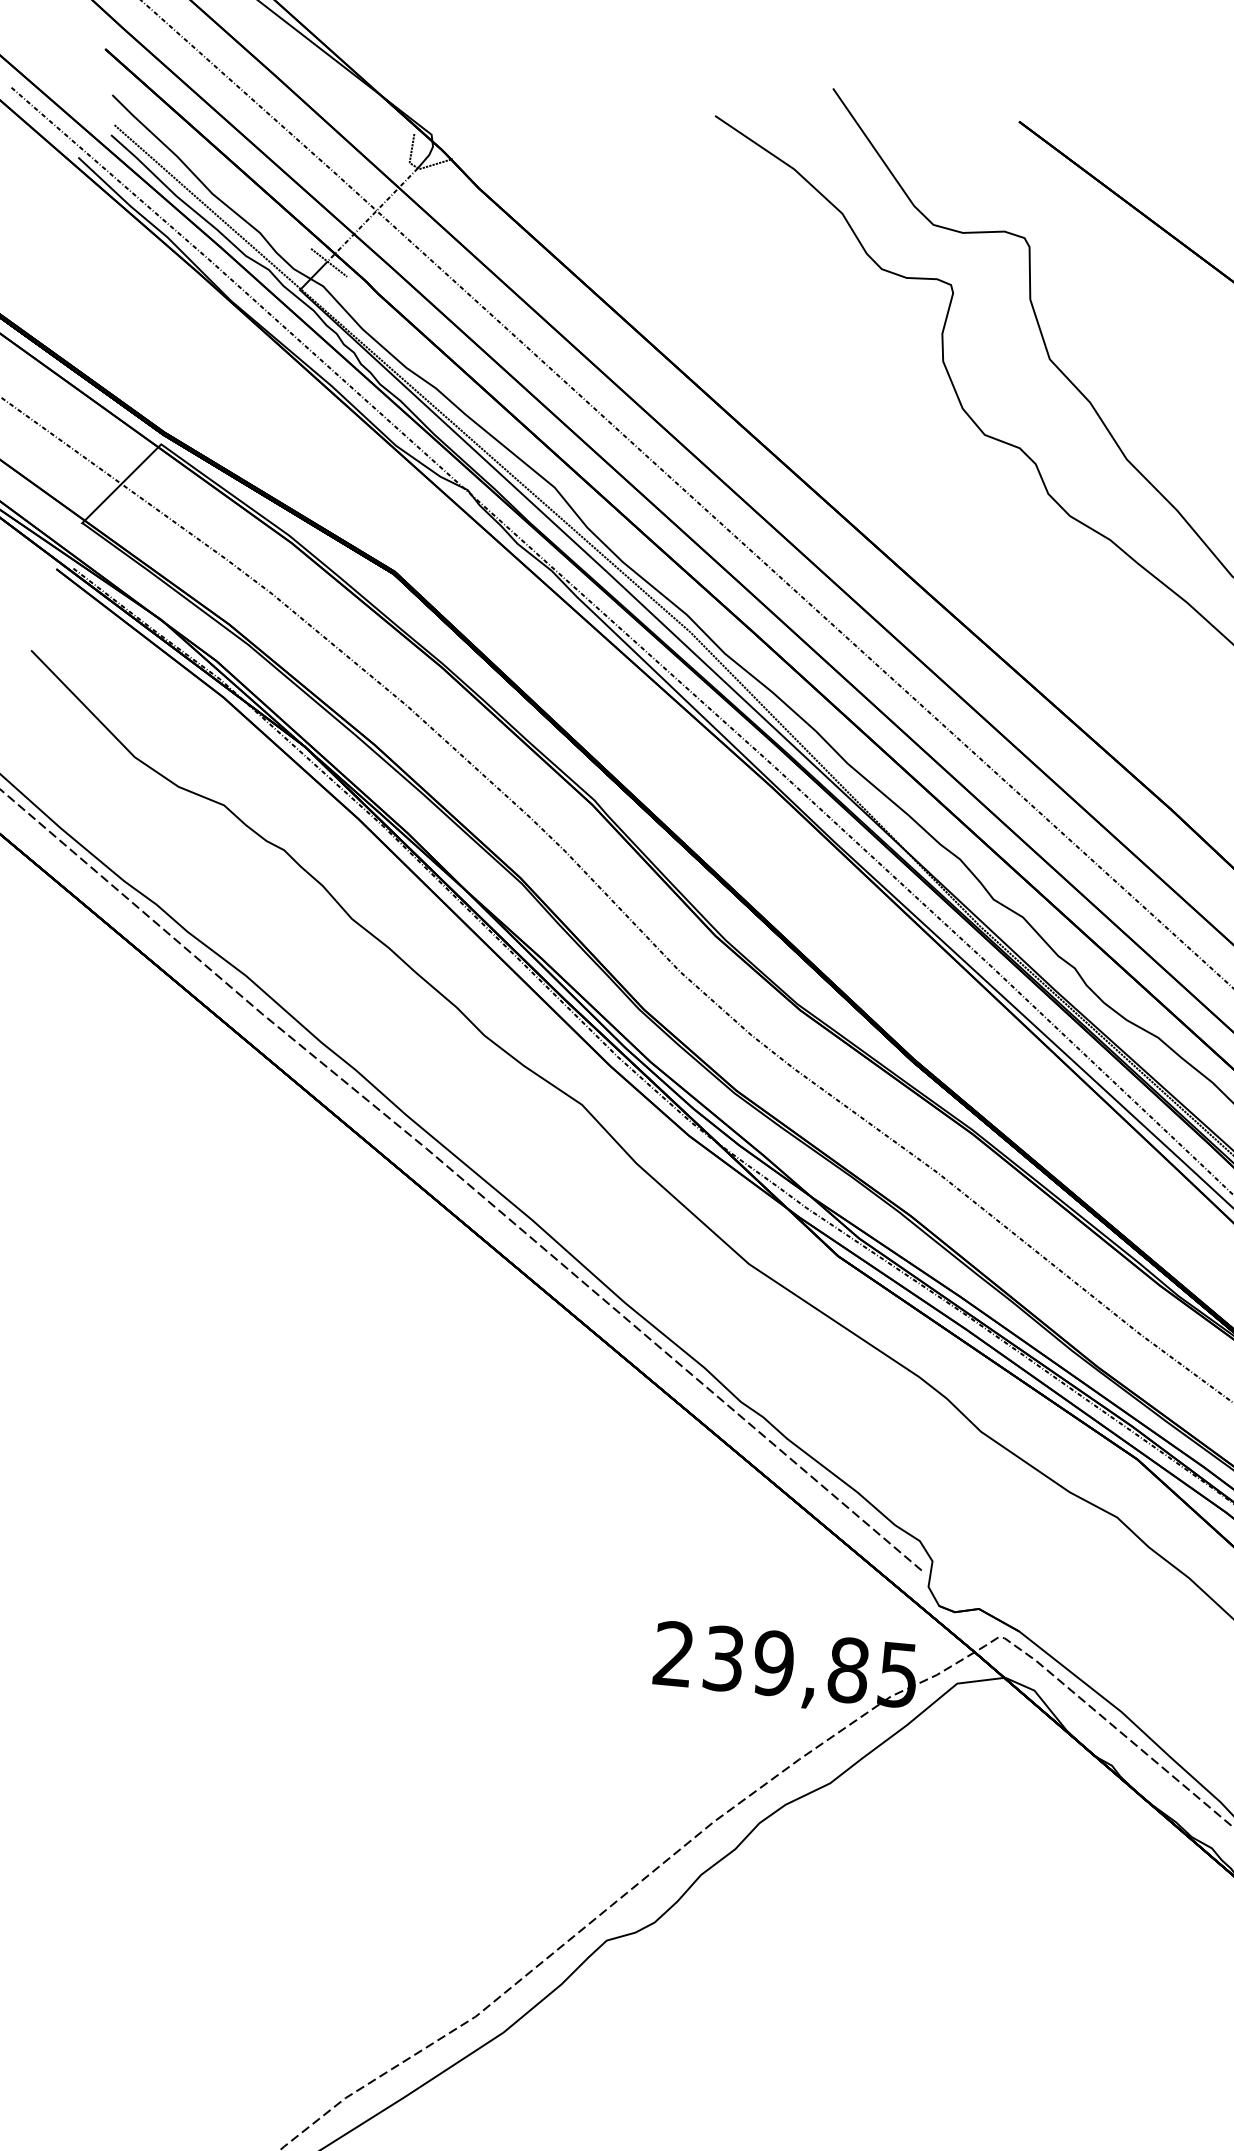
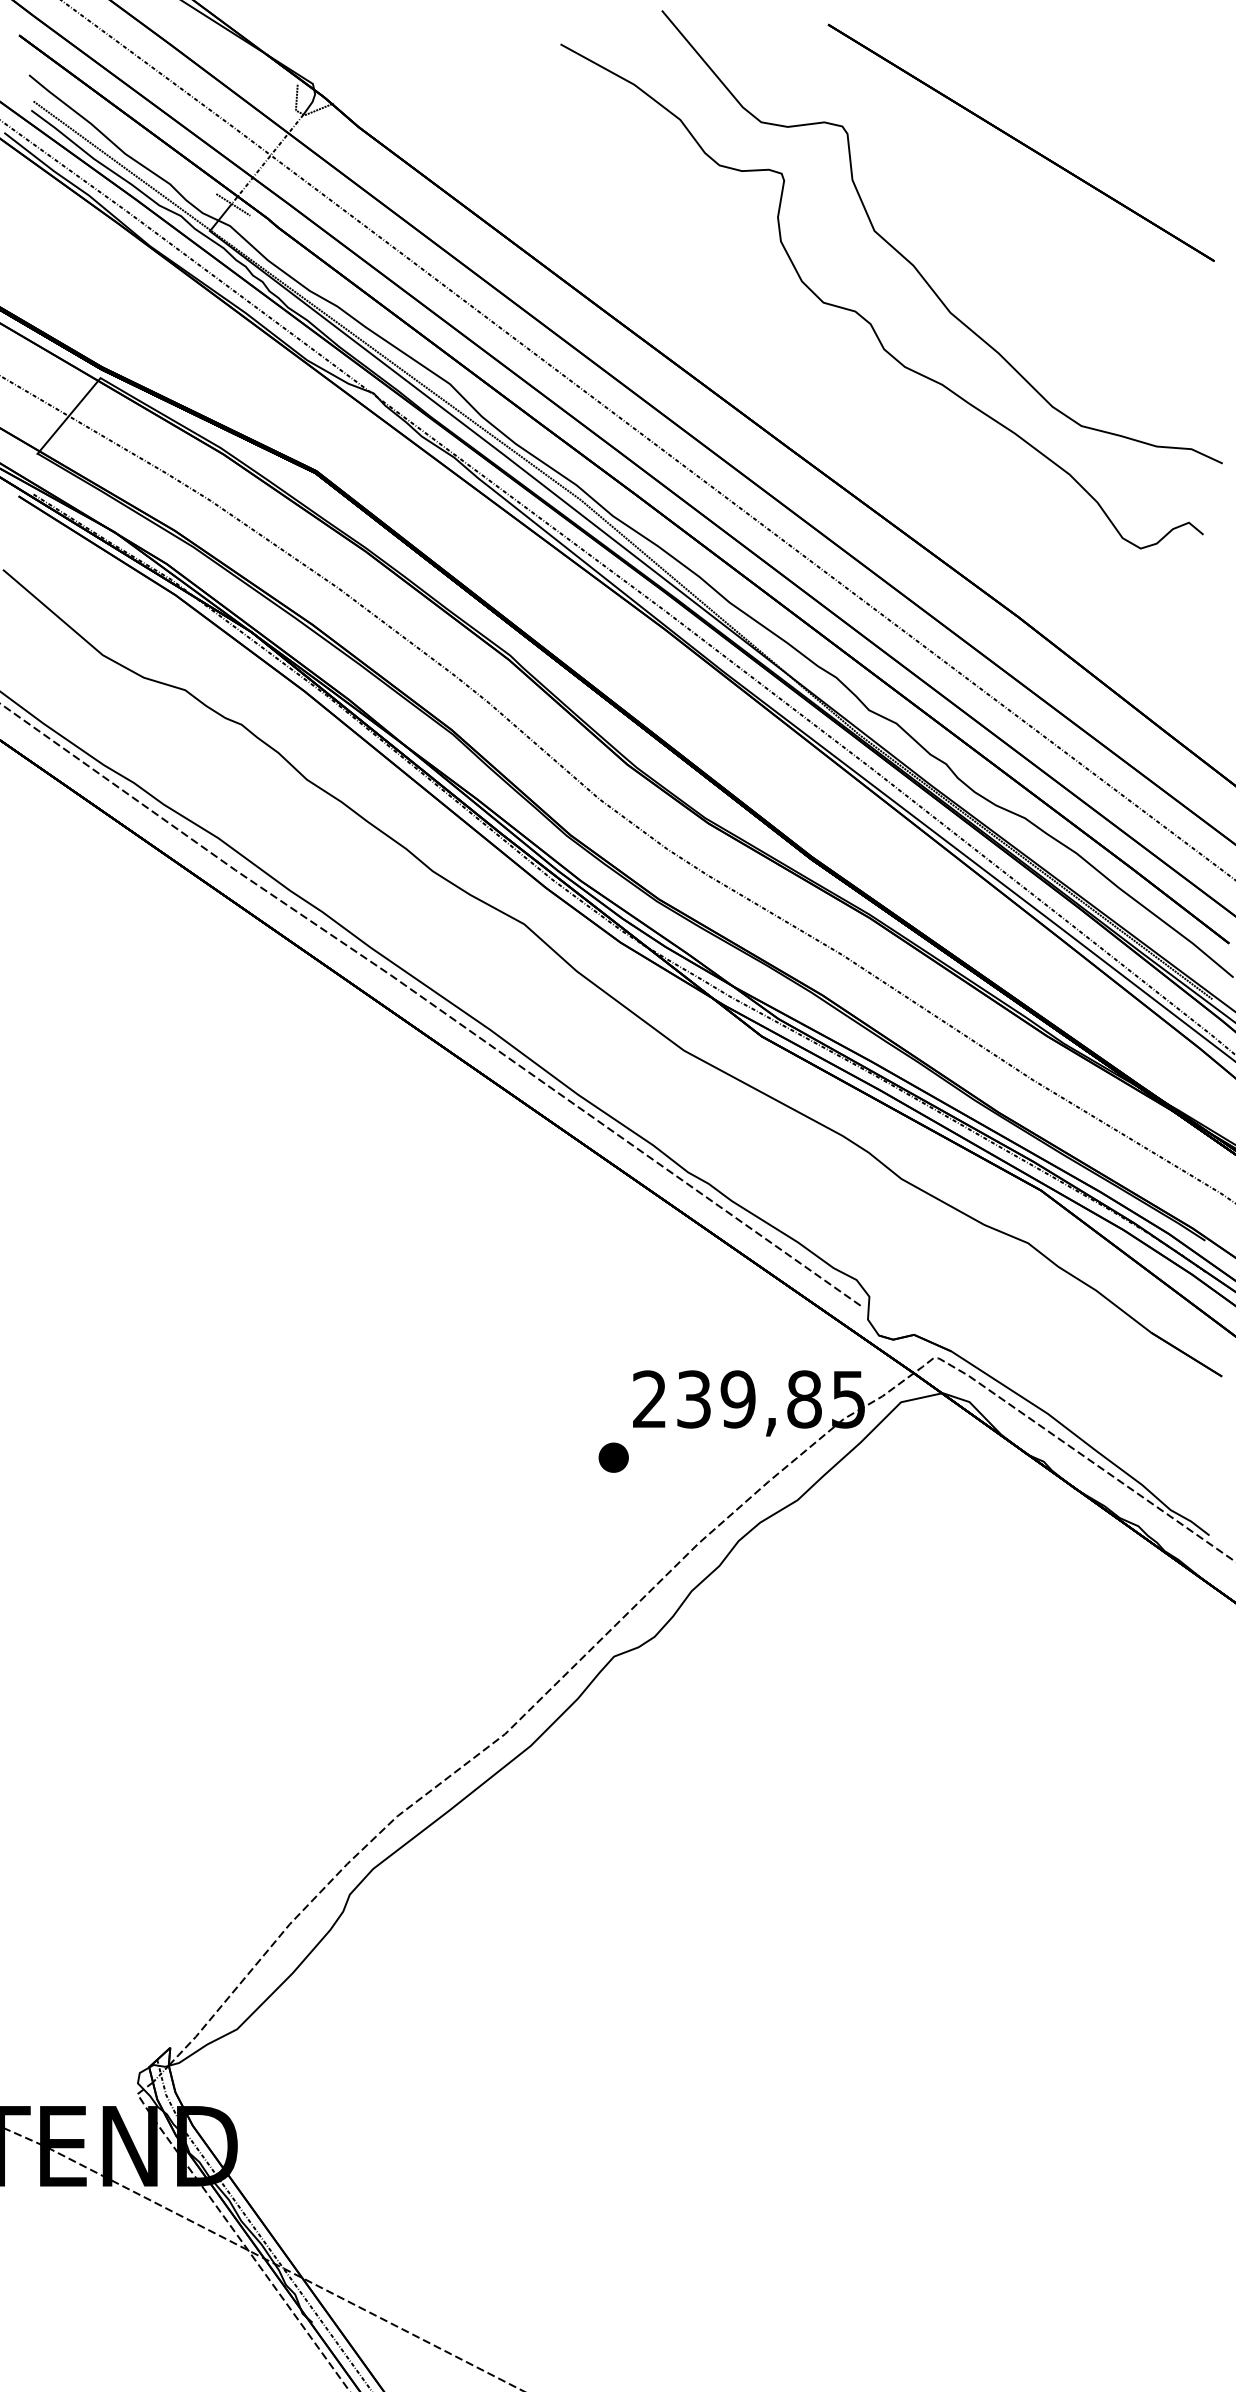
part: (626, 1715) -> (613, 1457), added

